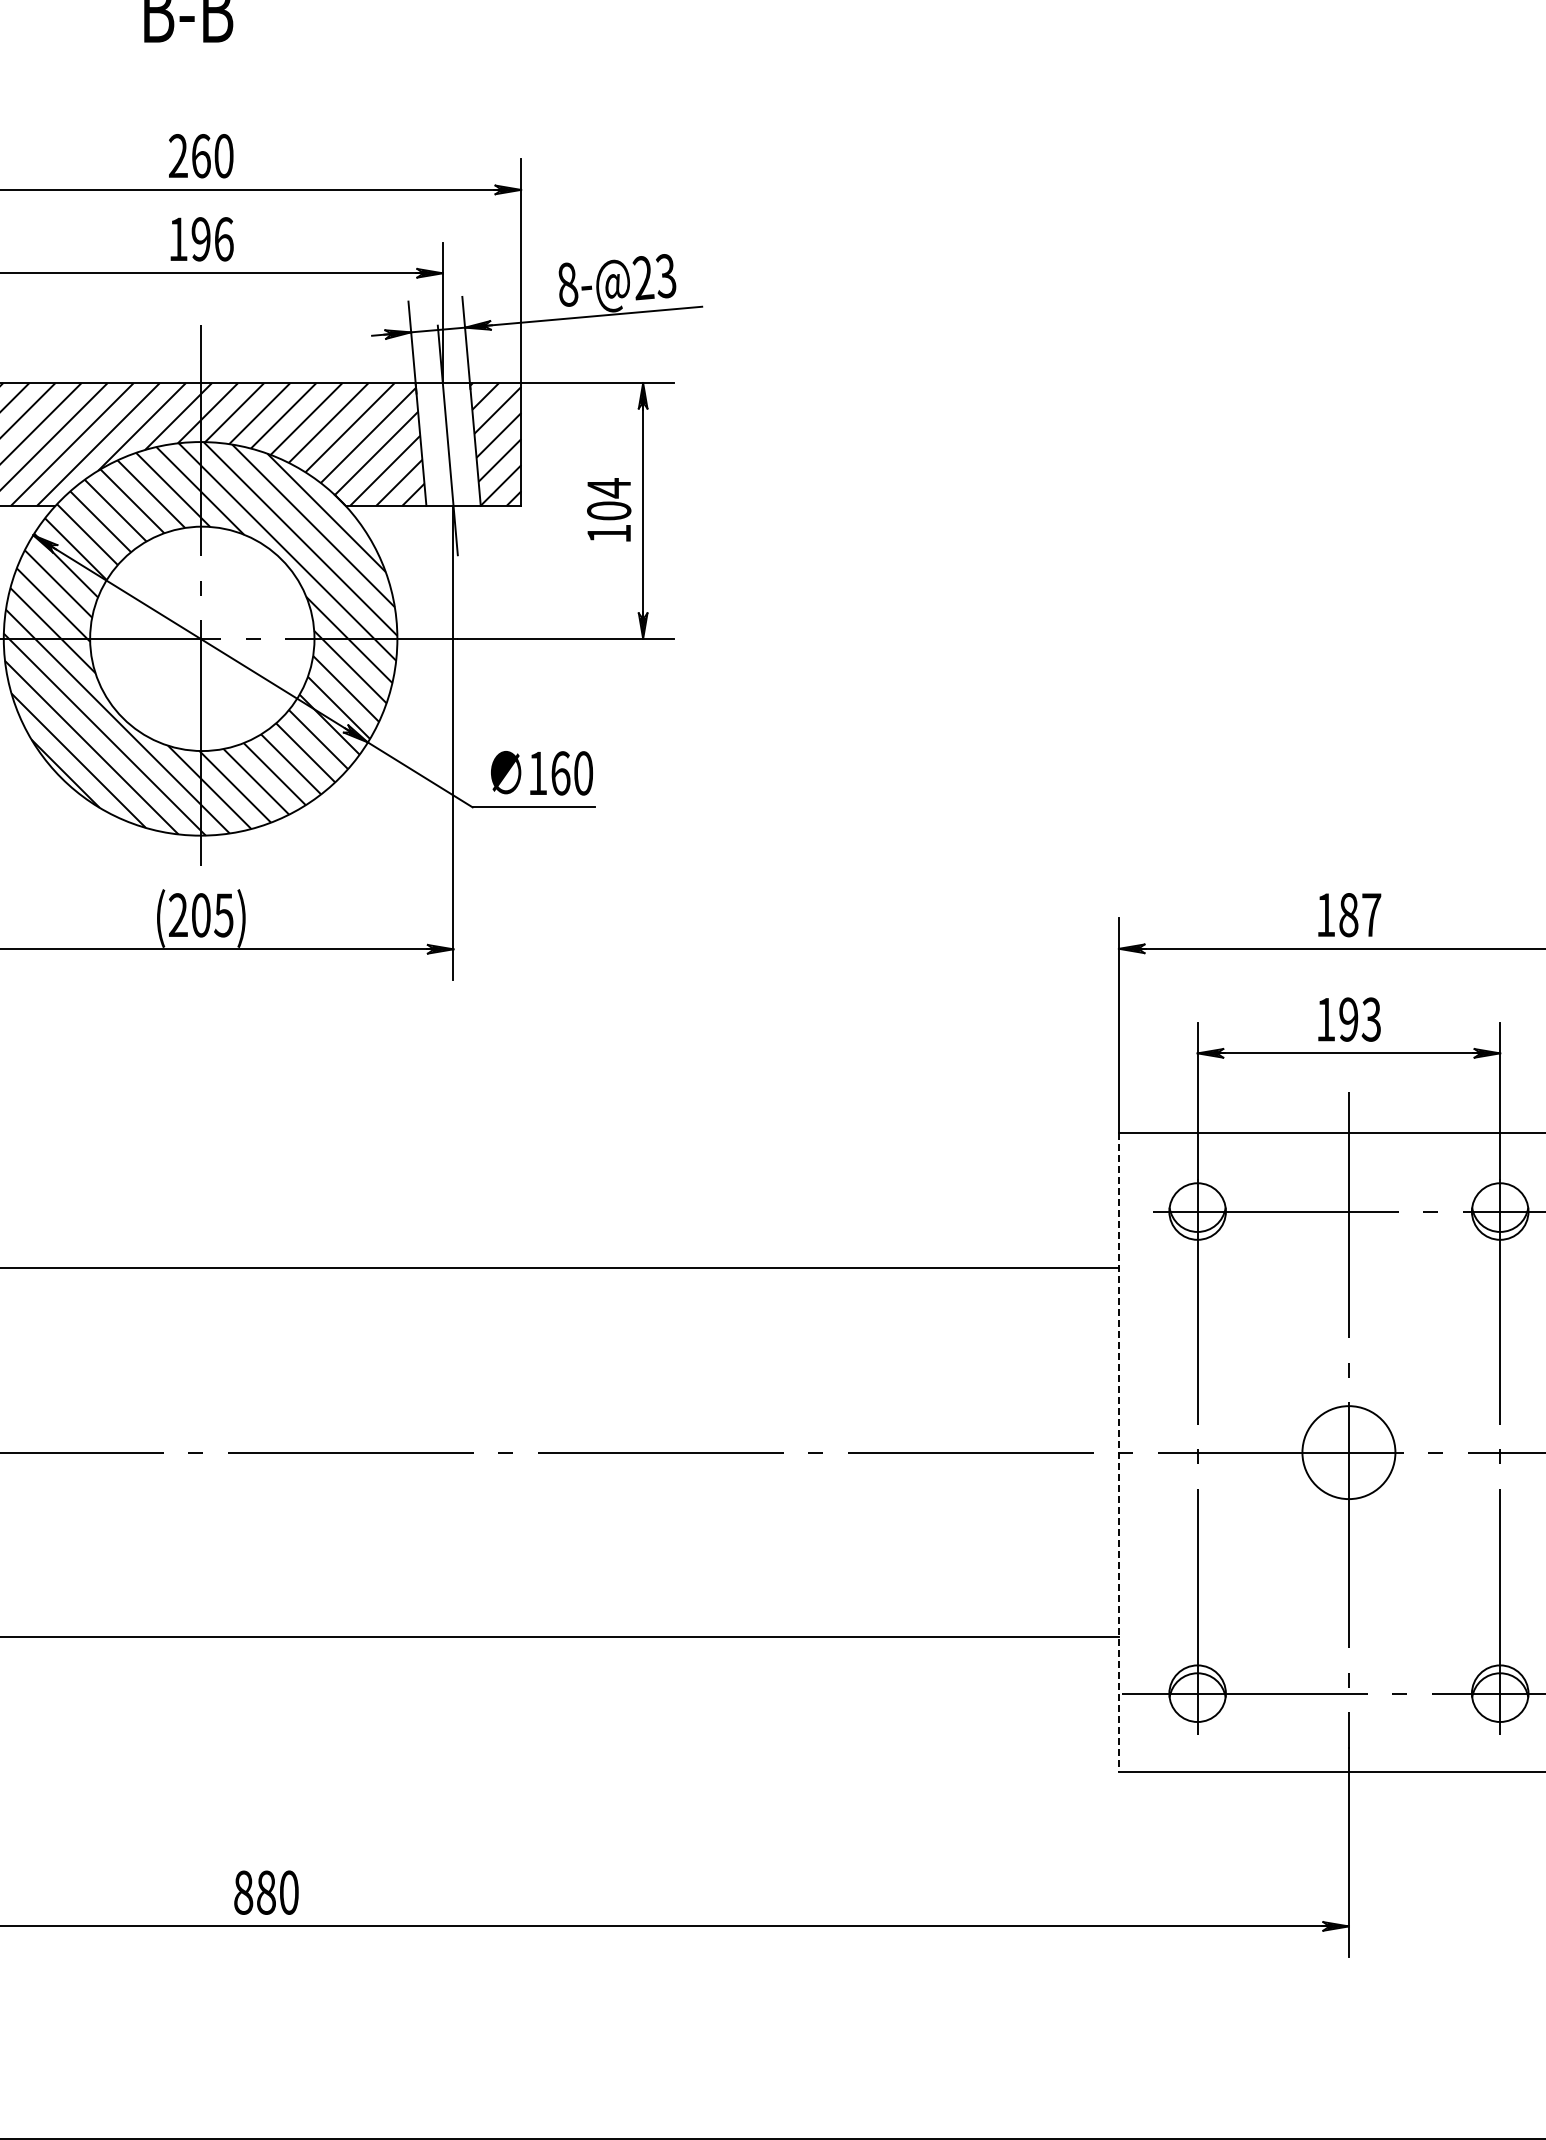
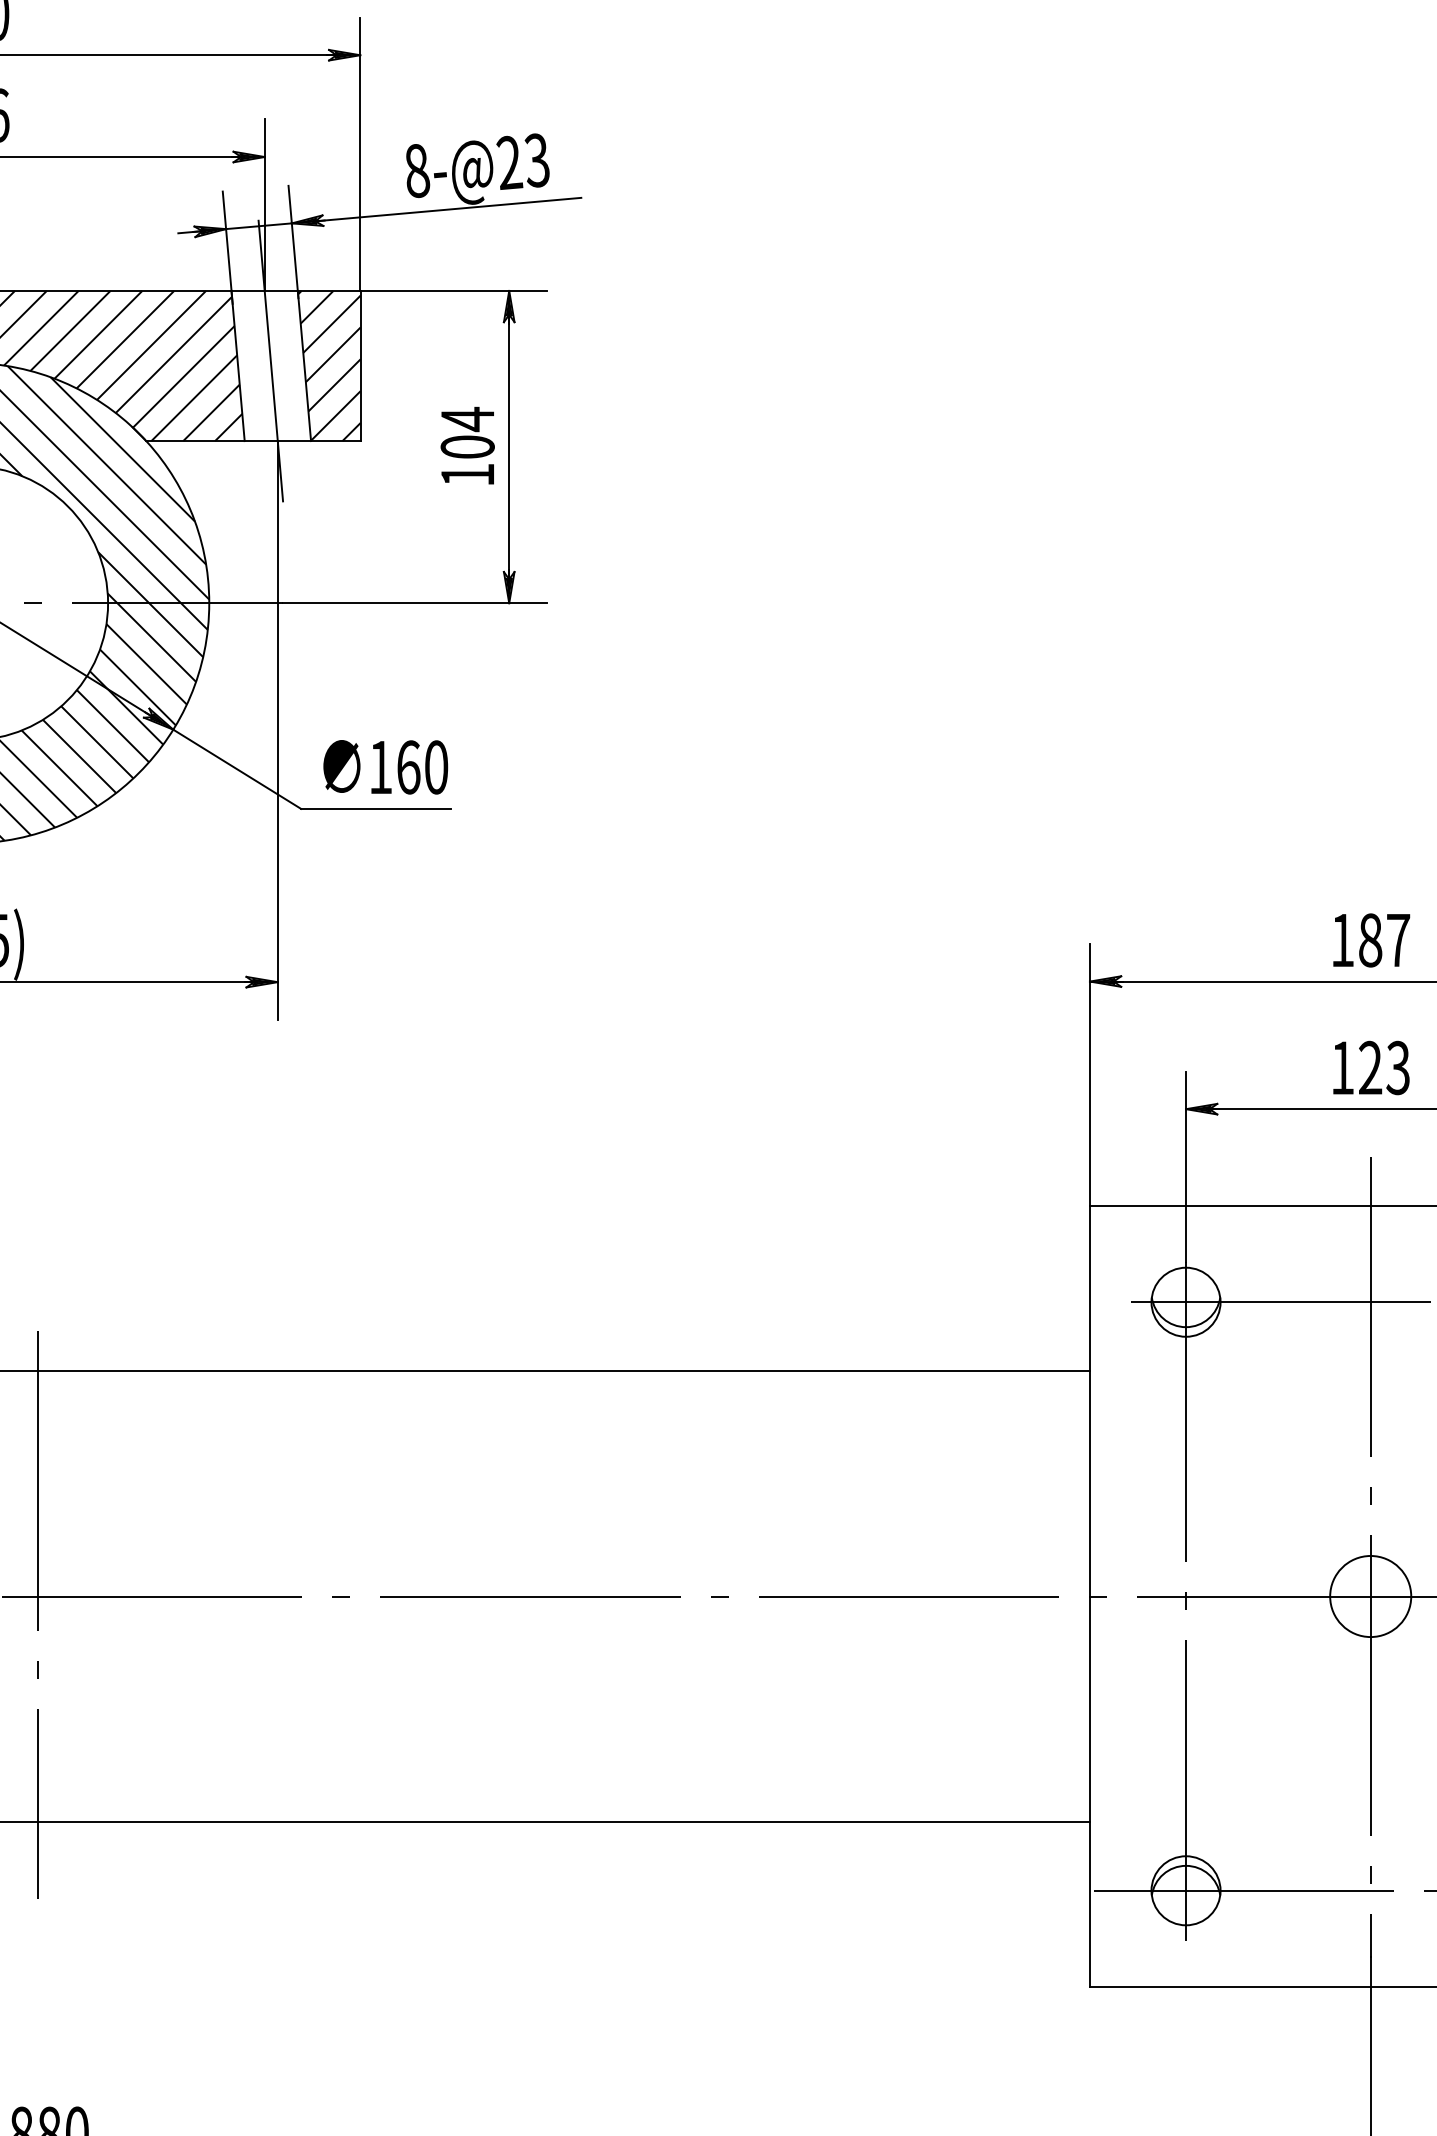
text: (1348, 1019) -> (1370, 1067), 193 -> 123
line: (1118, 1452) -> (1089, 1596), dashed -> solid
circle: (1348, 1452) -> (1370, 1596), size x0.71
line: (256, 1467) -> (37, 1614), added

